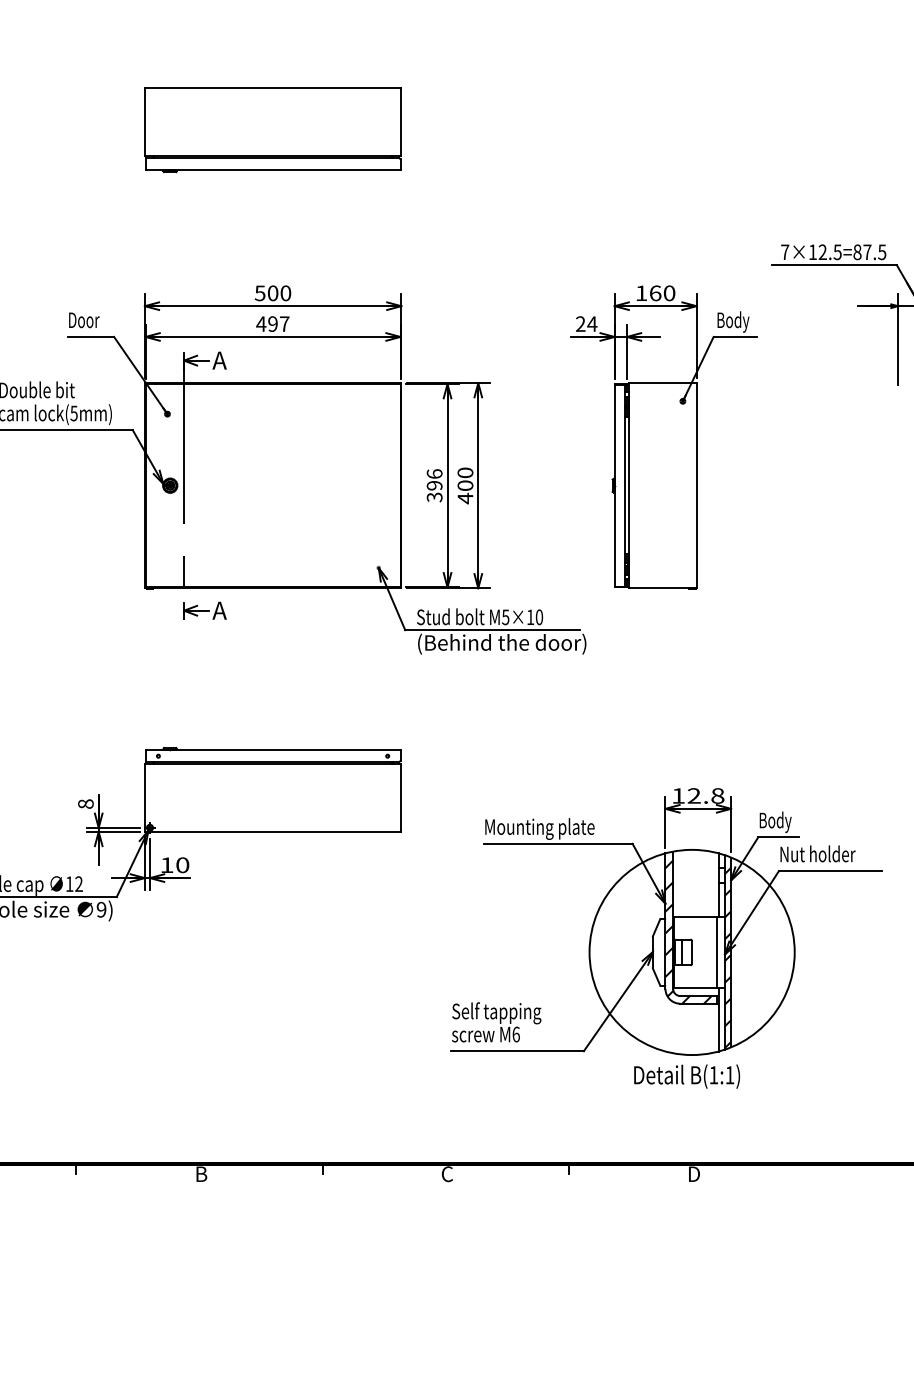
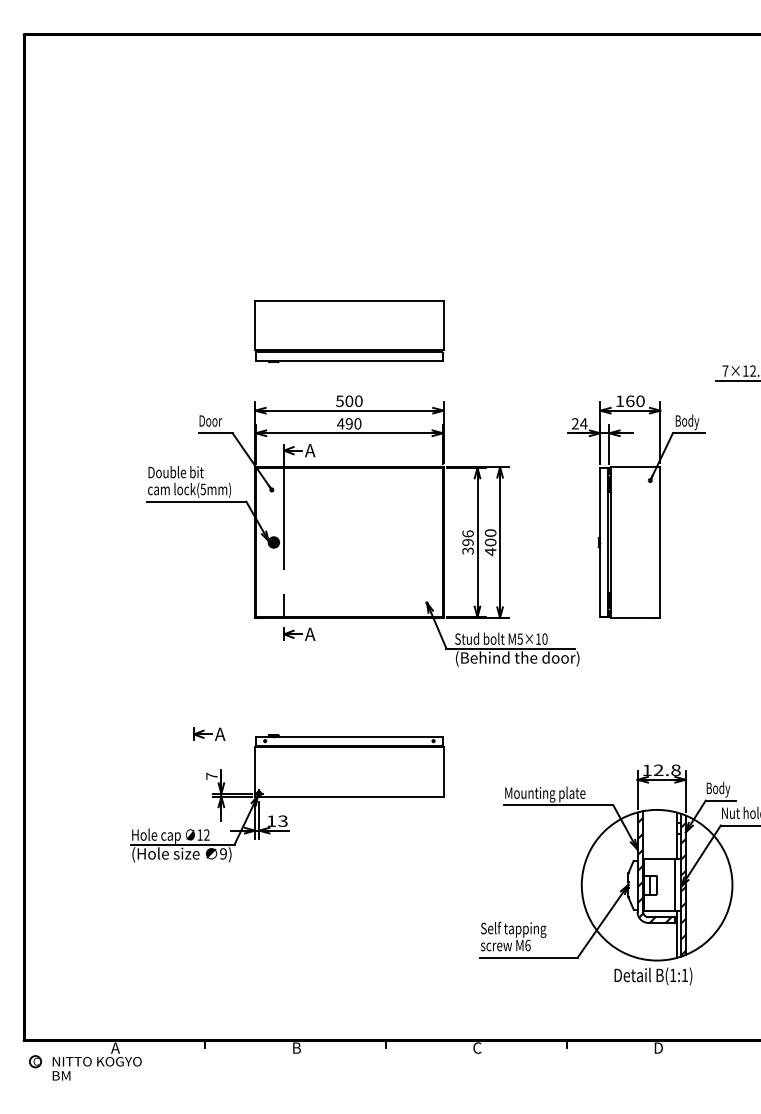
part: (273, 130) -> (349, 331), moved
text: (284, 323) -> (357, 423), 497 -> 490
part: (82, 745) -> (209, 733), added
text: (85, 803) -> (211, 775), 8 -> 7
text: (181, 864) -> (282, 820), 10 -> 13

